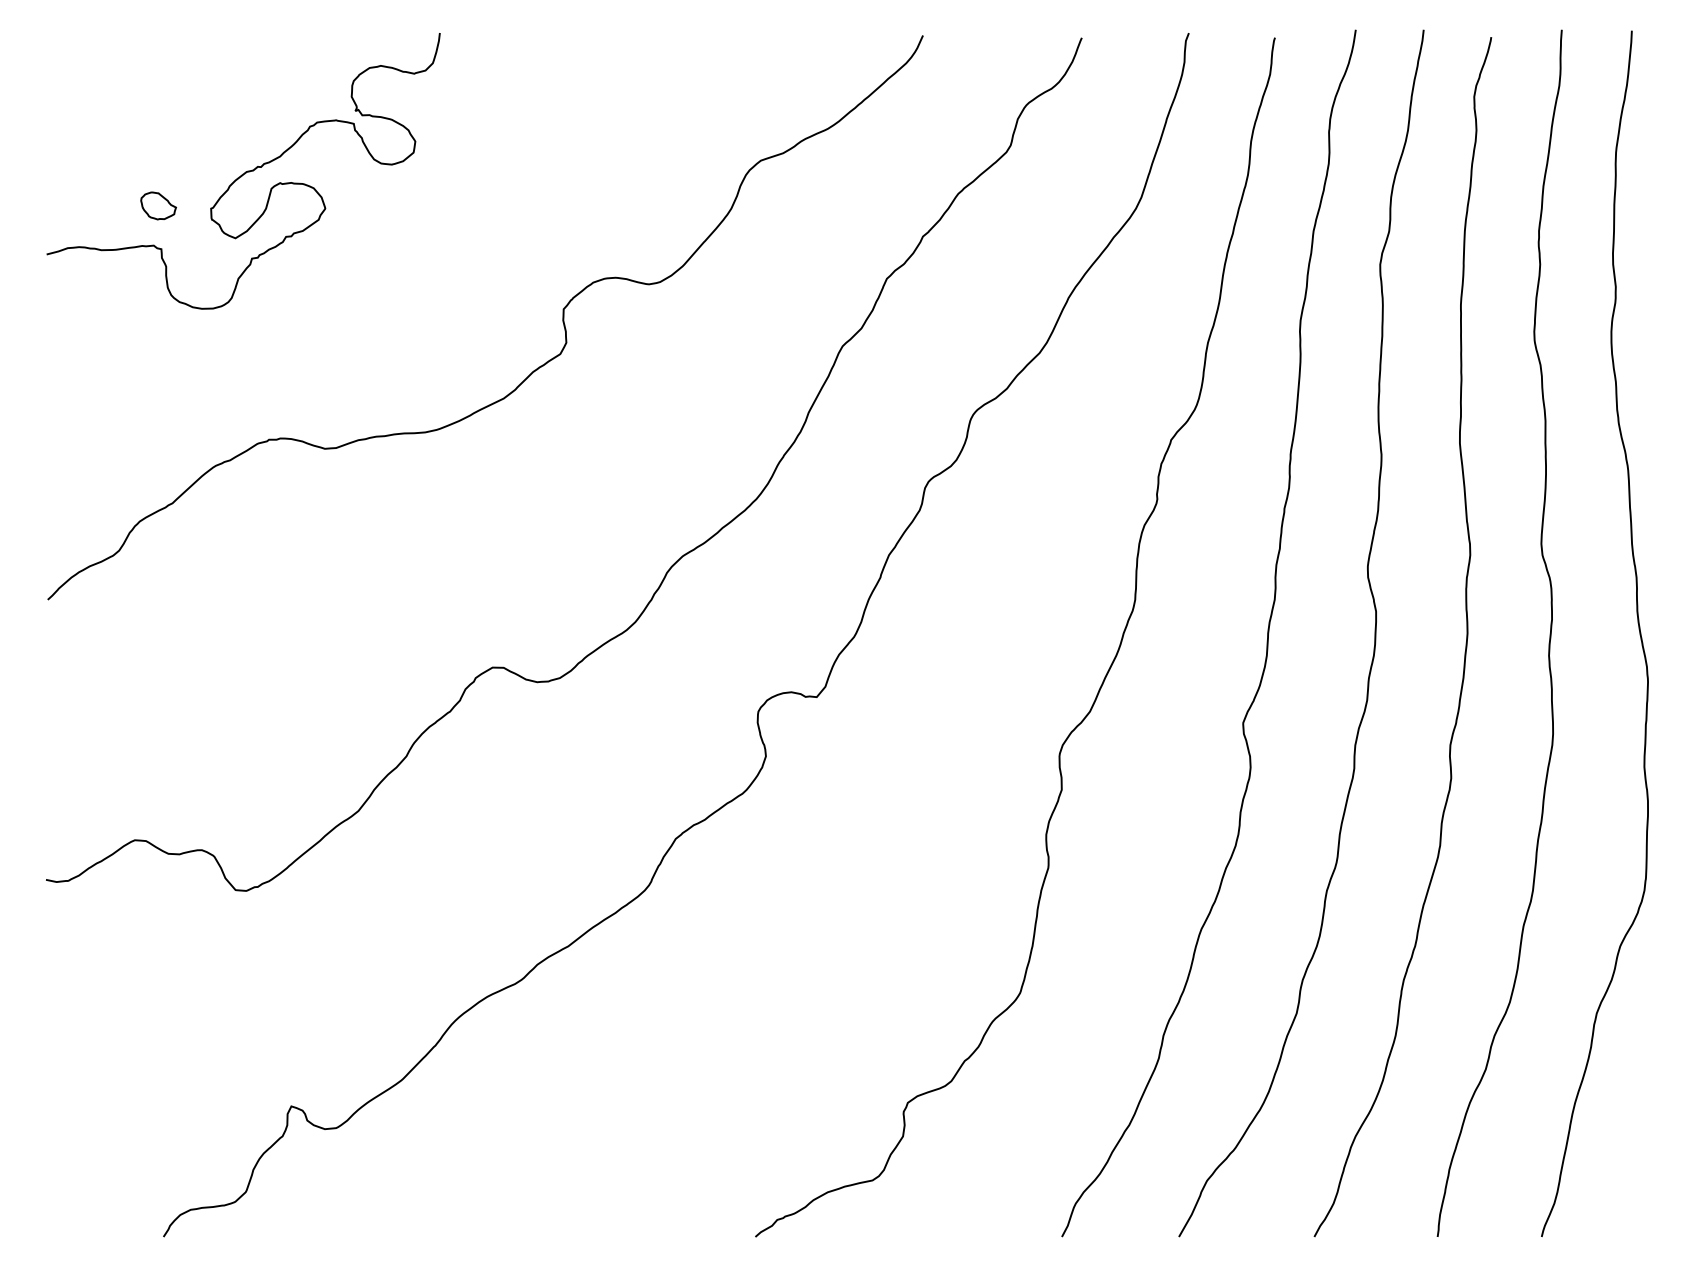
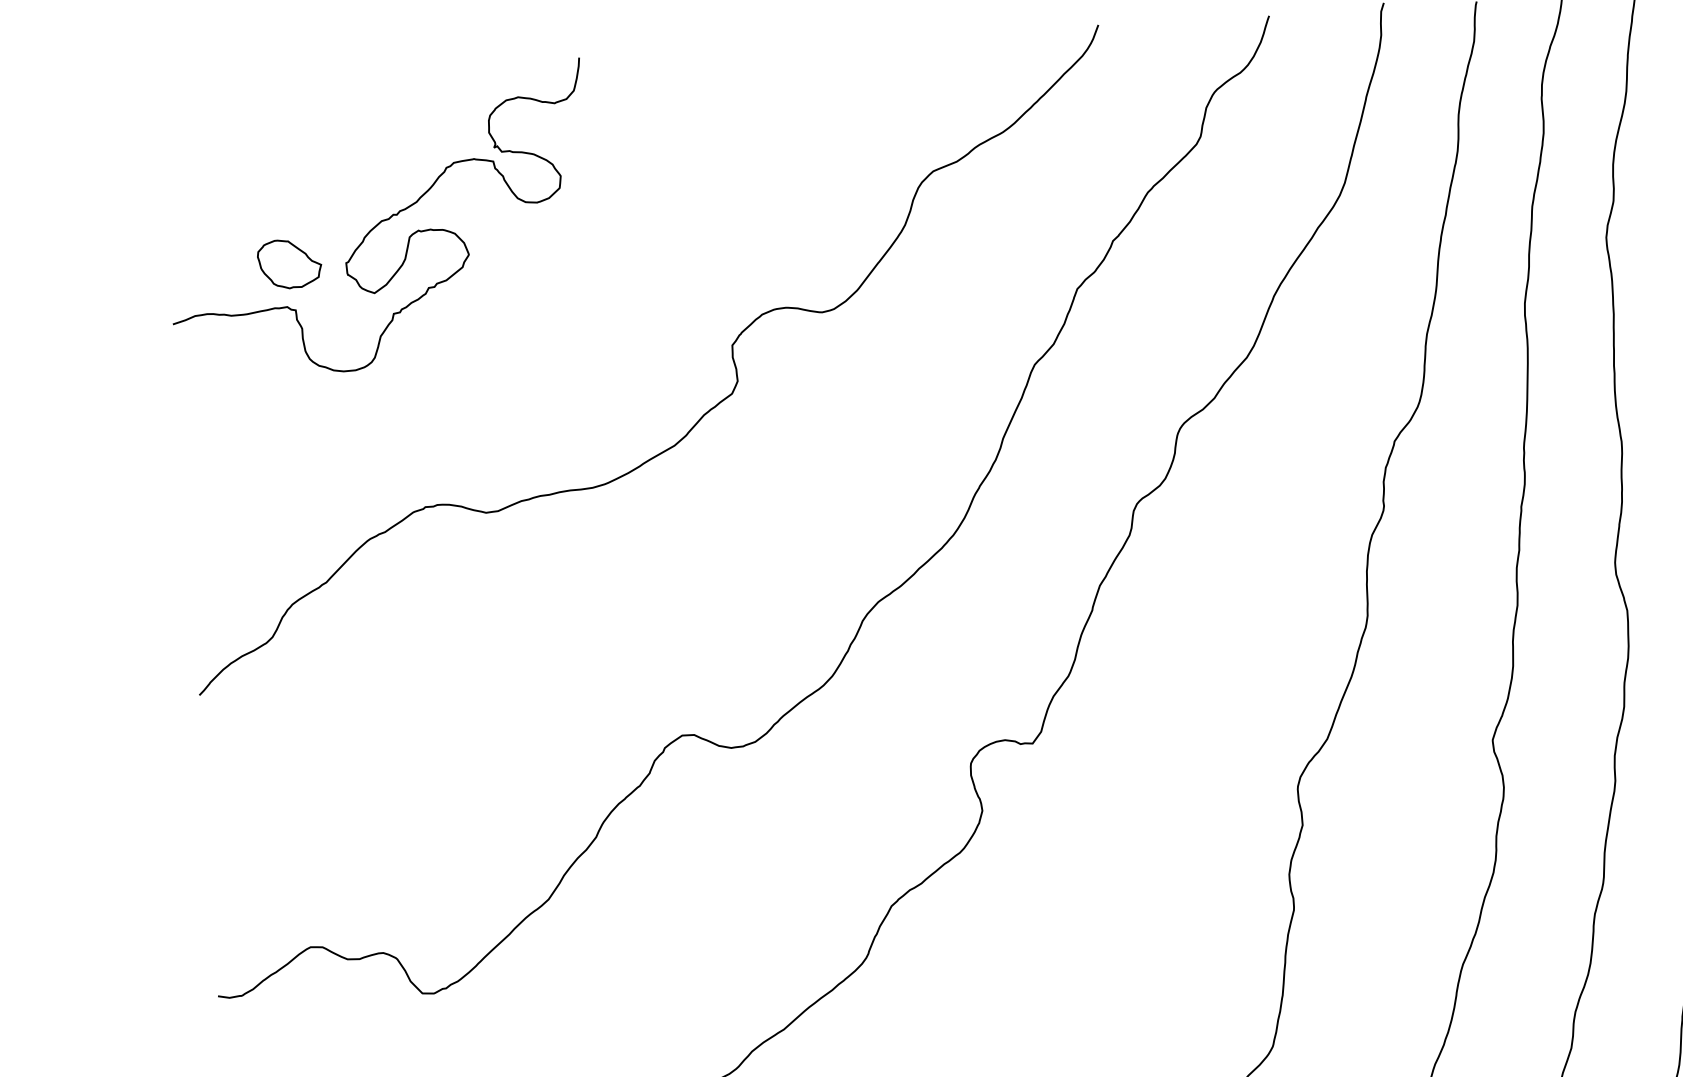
part: (158, 205) -> (289, 263), size x1.67

